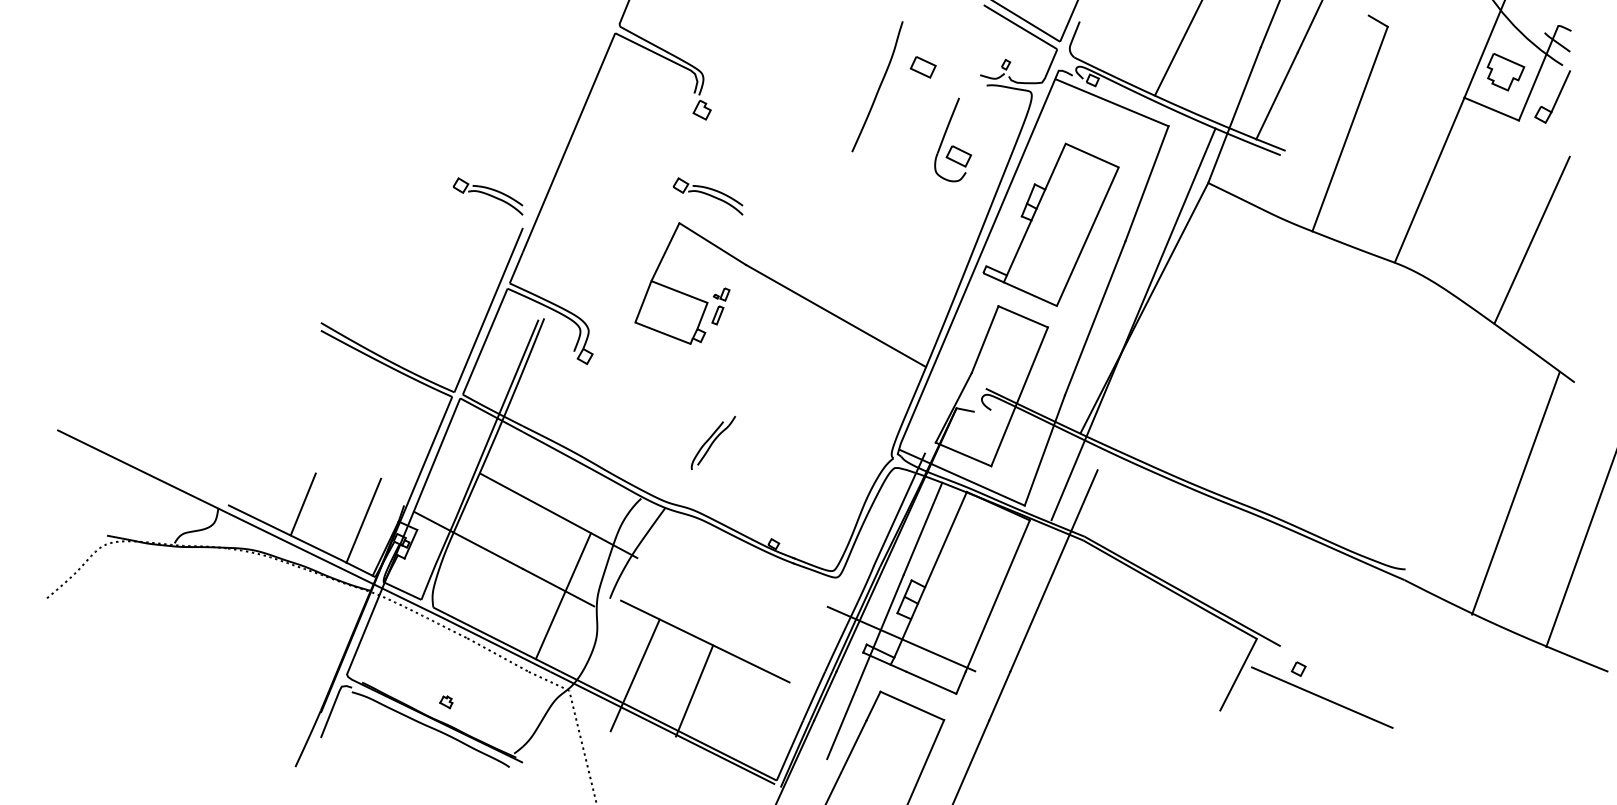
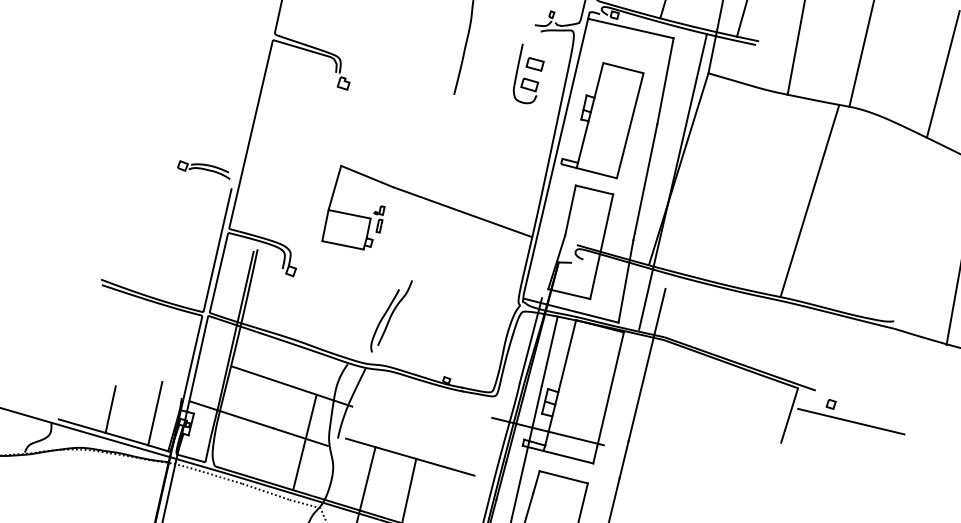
part: (922, 67) -> (534, 64), moved
part: (707, 196) -> (357, 143), removed
line: (1317, 383) -> (809, 201), added
part: (713, 442) -> (391, 316), size x1.67

